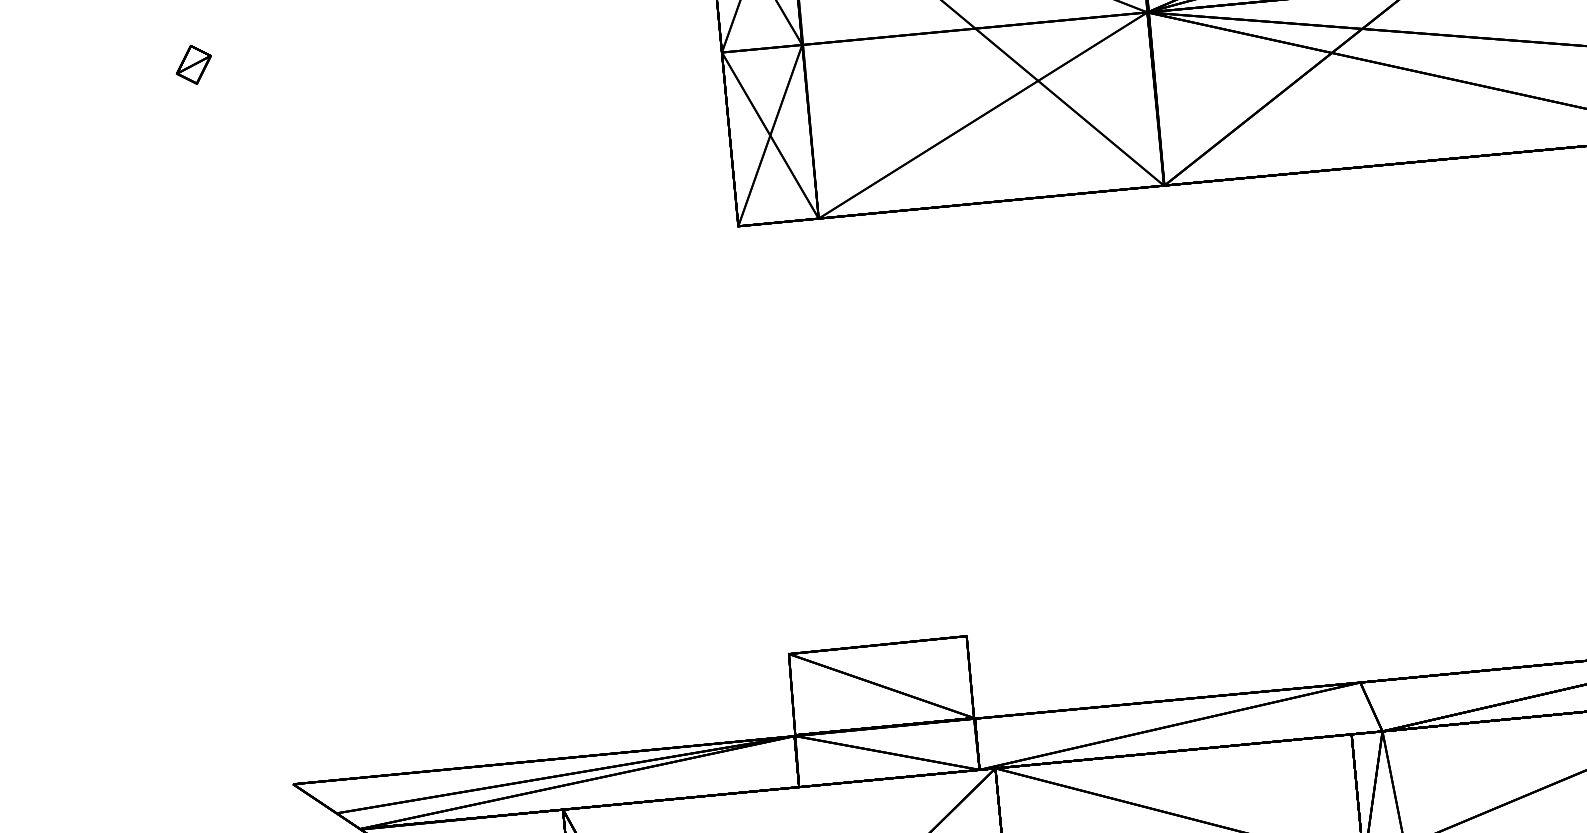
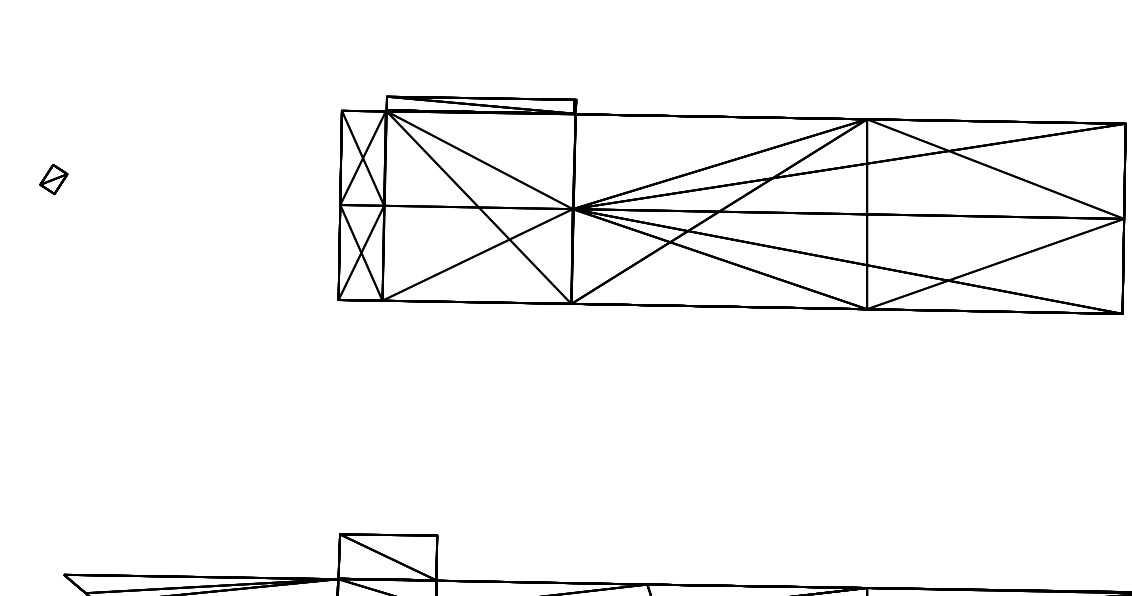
part: (193, 64) -> (53, 179), size x1.4

